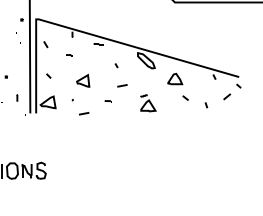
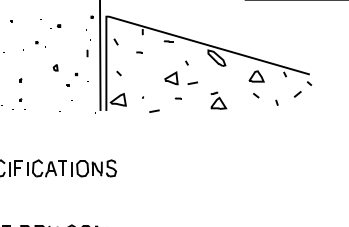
part: (174, 79) -> (256, 76), moved
part: (83, 81) -> (171, 78), moved
line: (17, 98) -> (87, 53), moved

